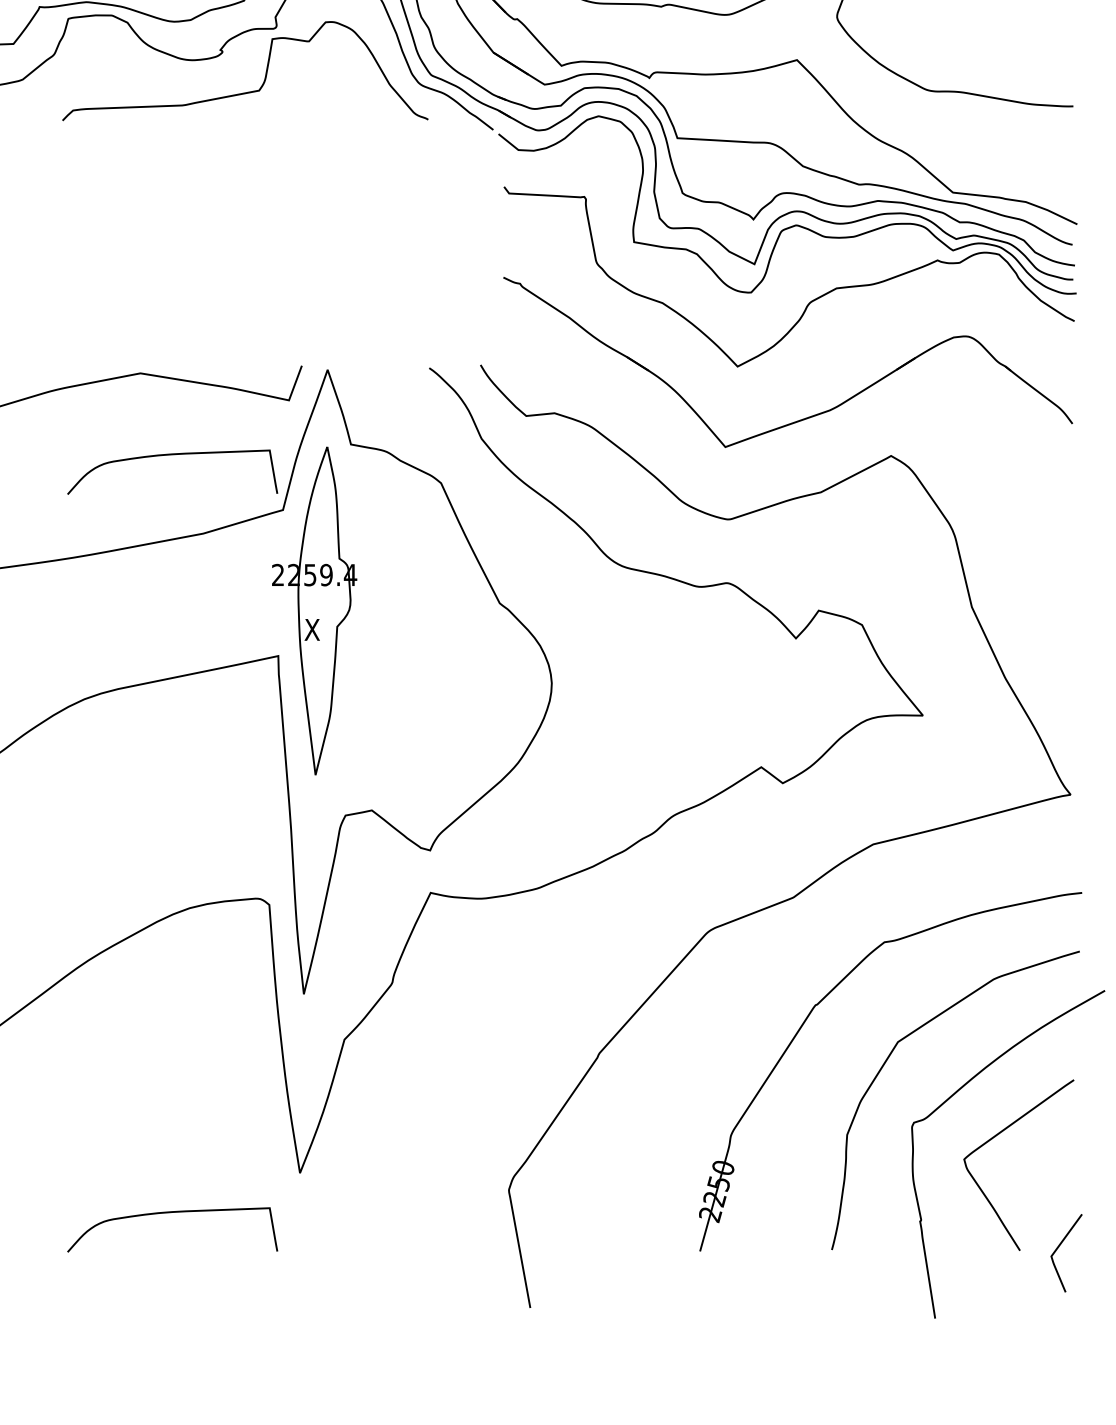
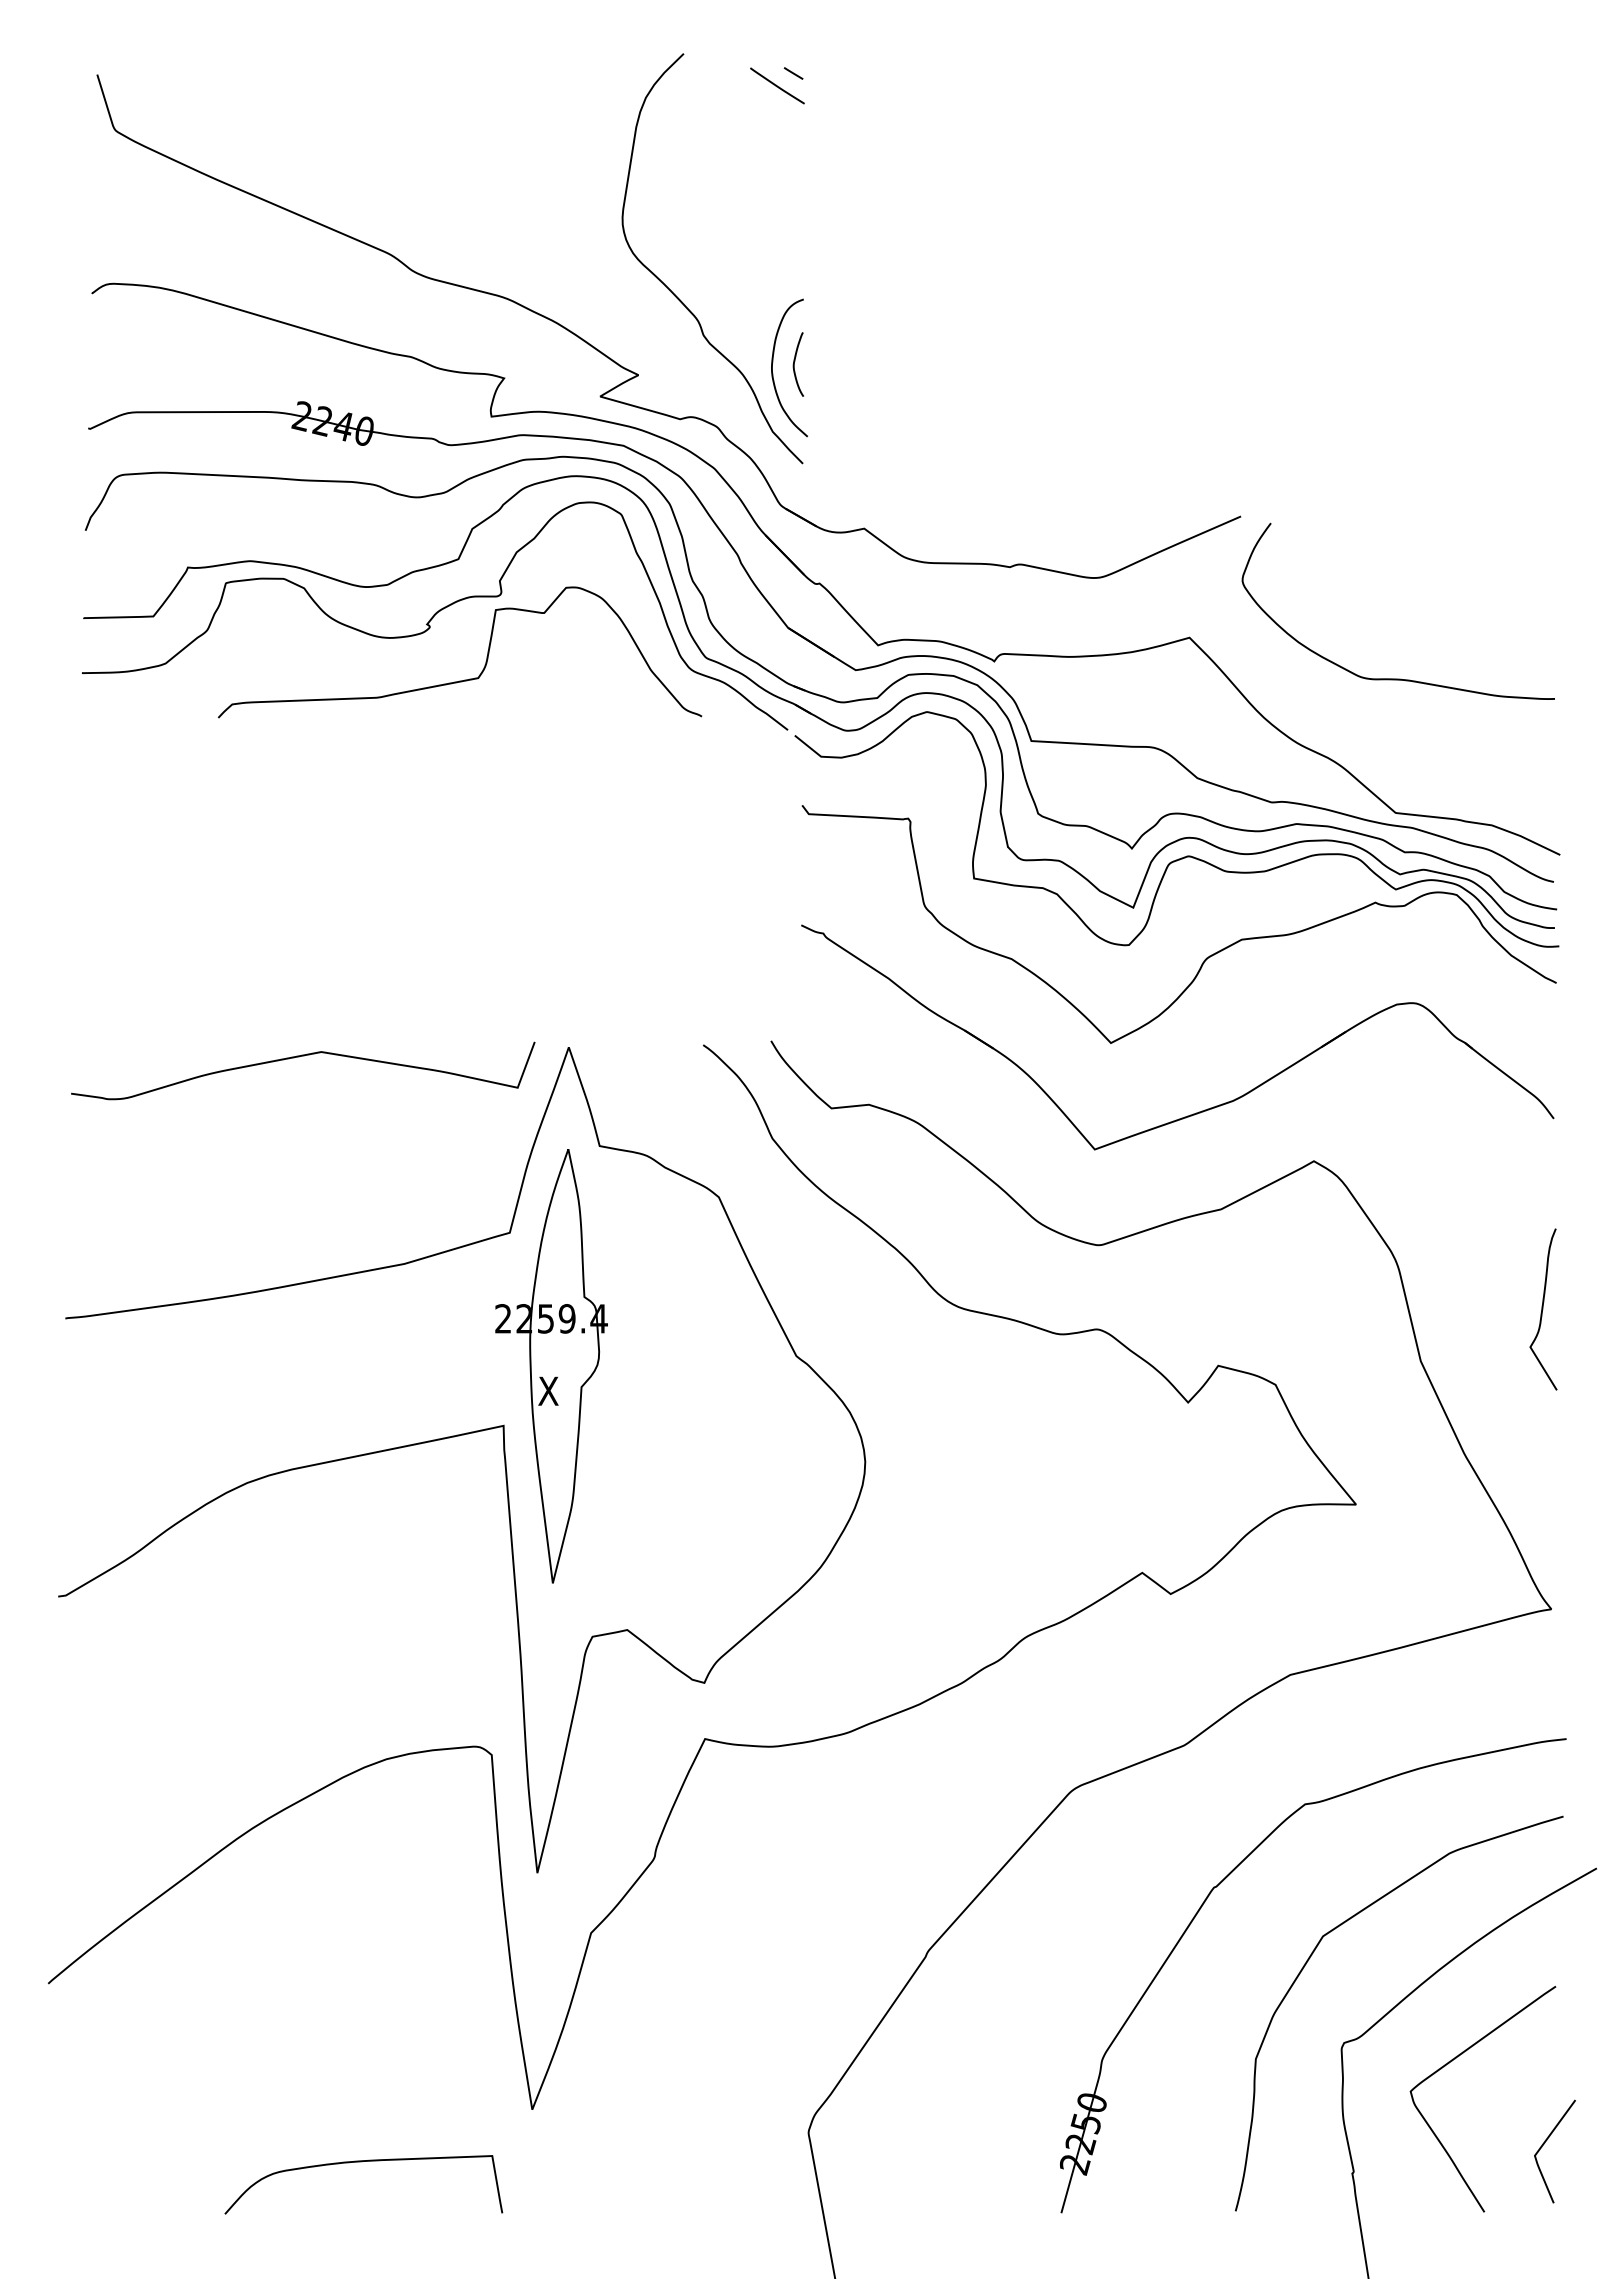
curve: (171, 455) -> (362, 1160), removed
curve: (1064, 568) -> (1543, 1309), added
curve: (1059, 1247) -> (1545, 2143), moved

